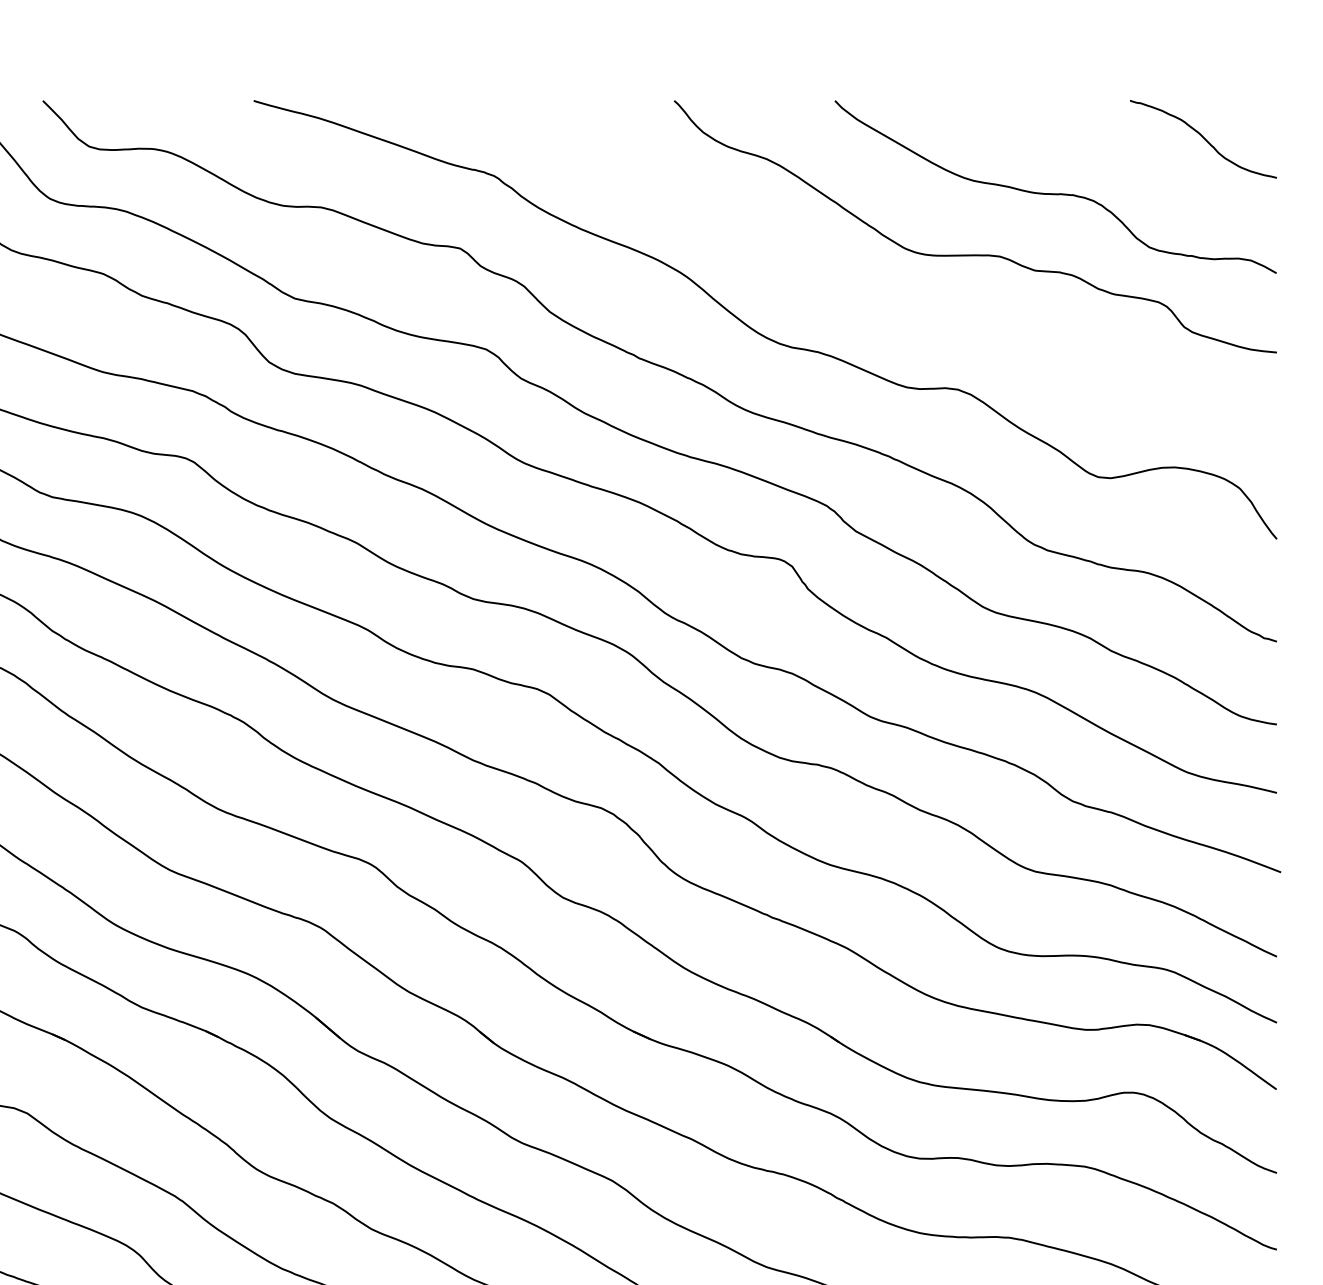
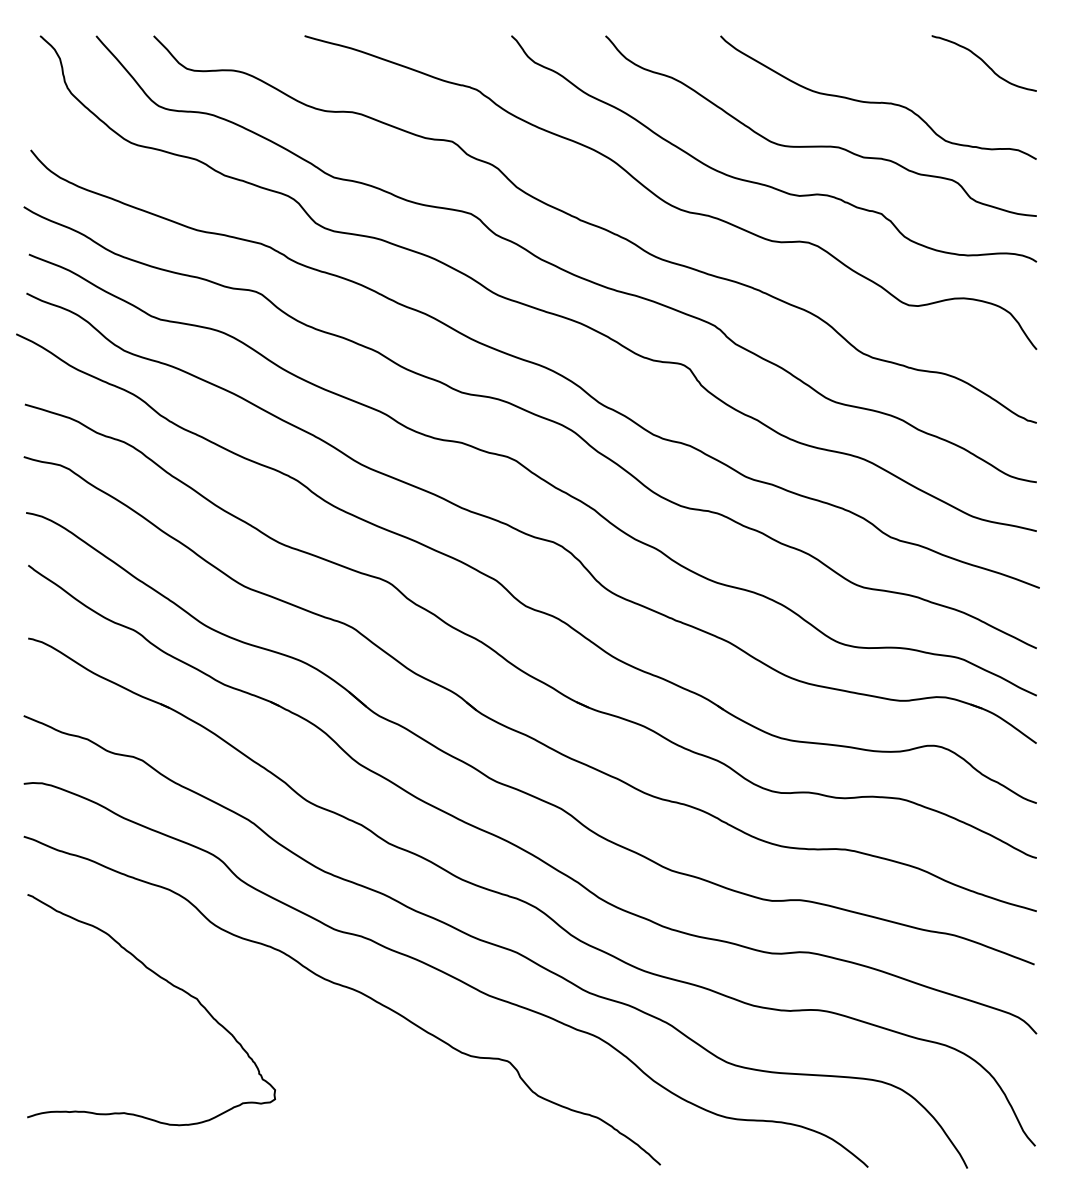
curve: (894, 306) -> (763, 183), added

